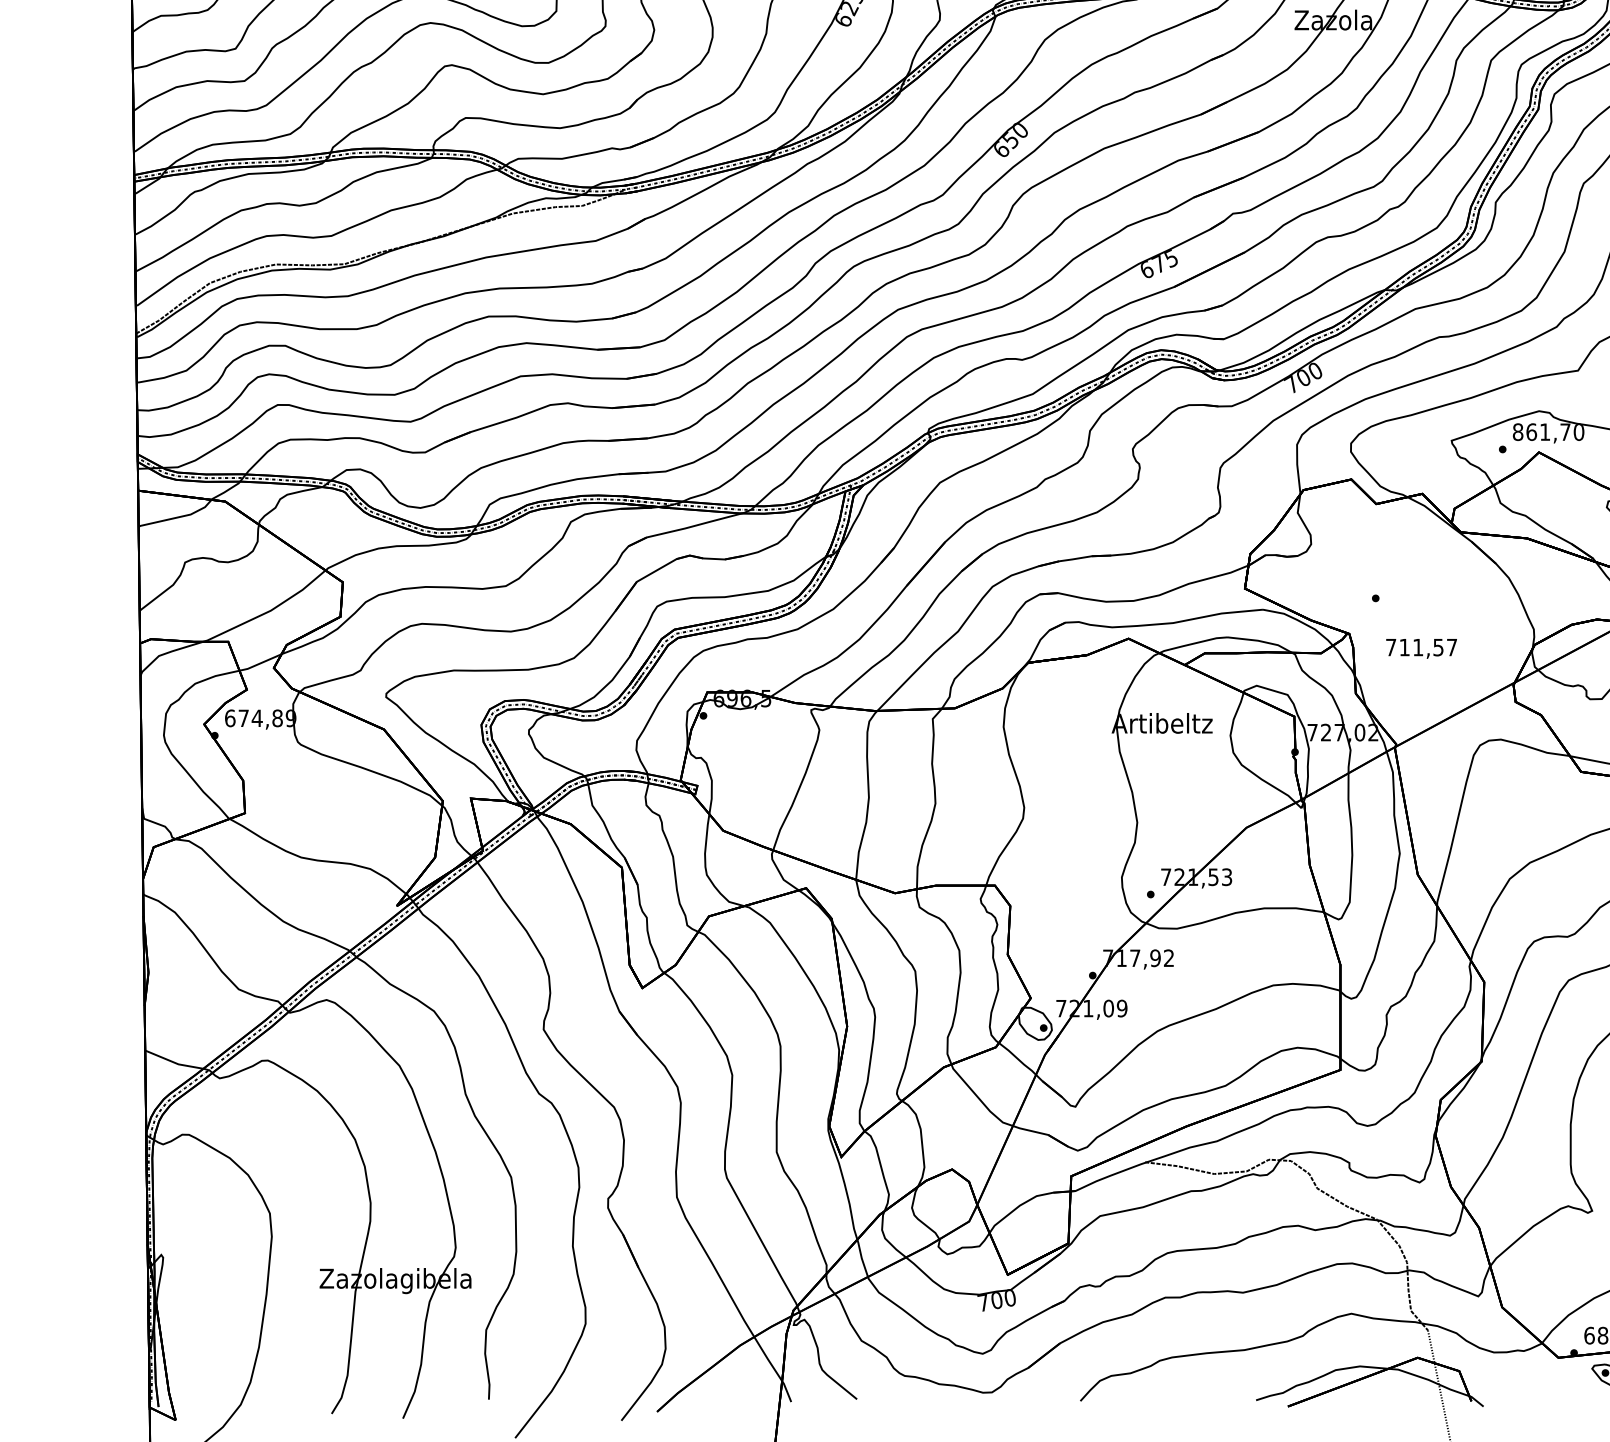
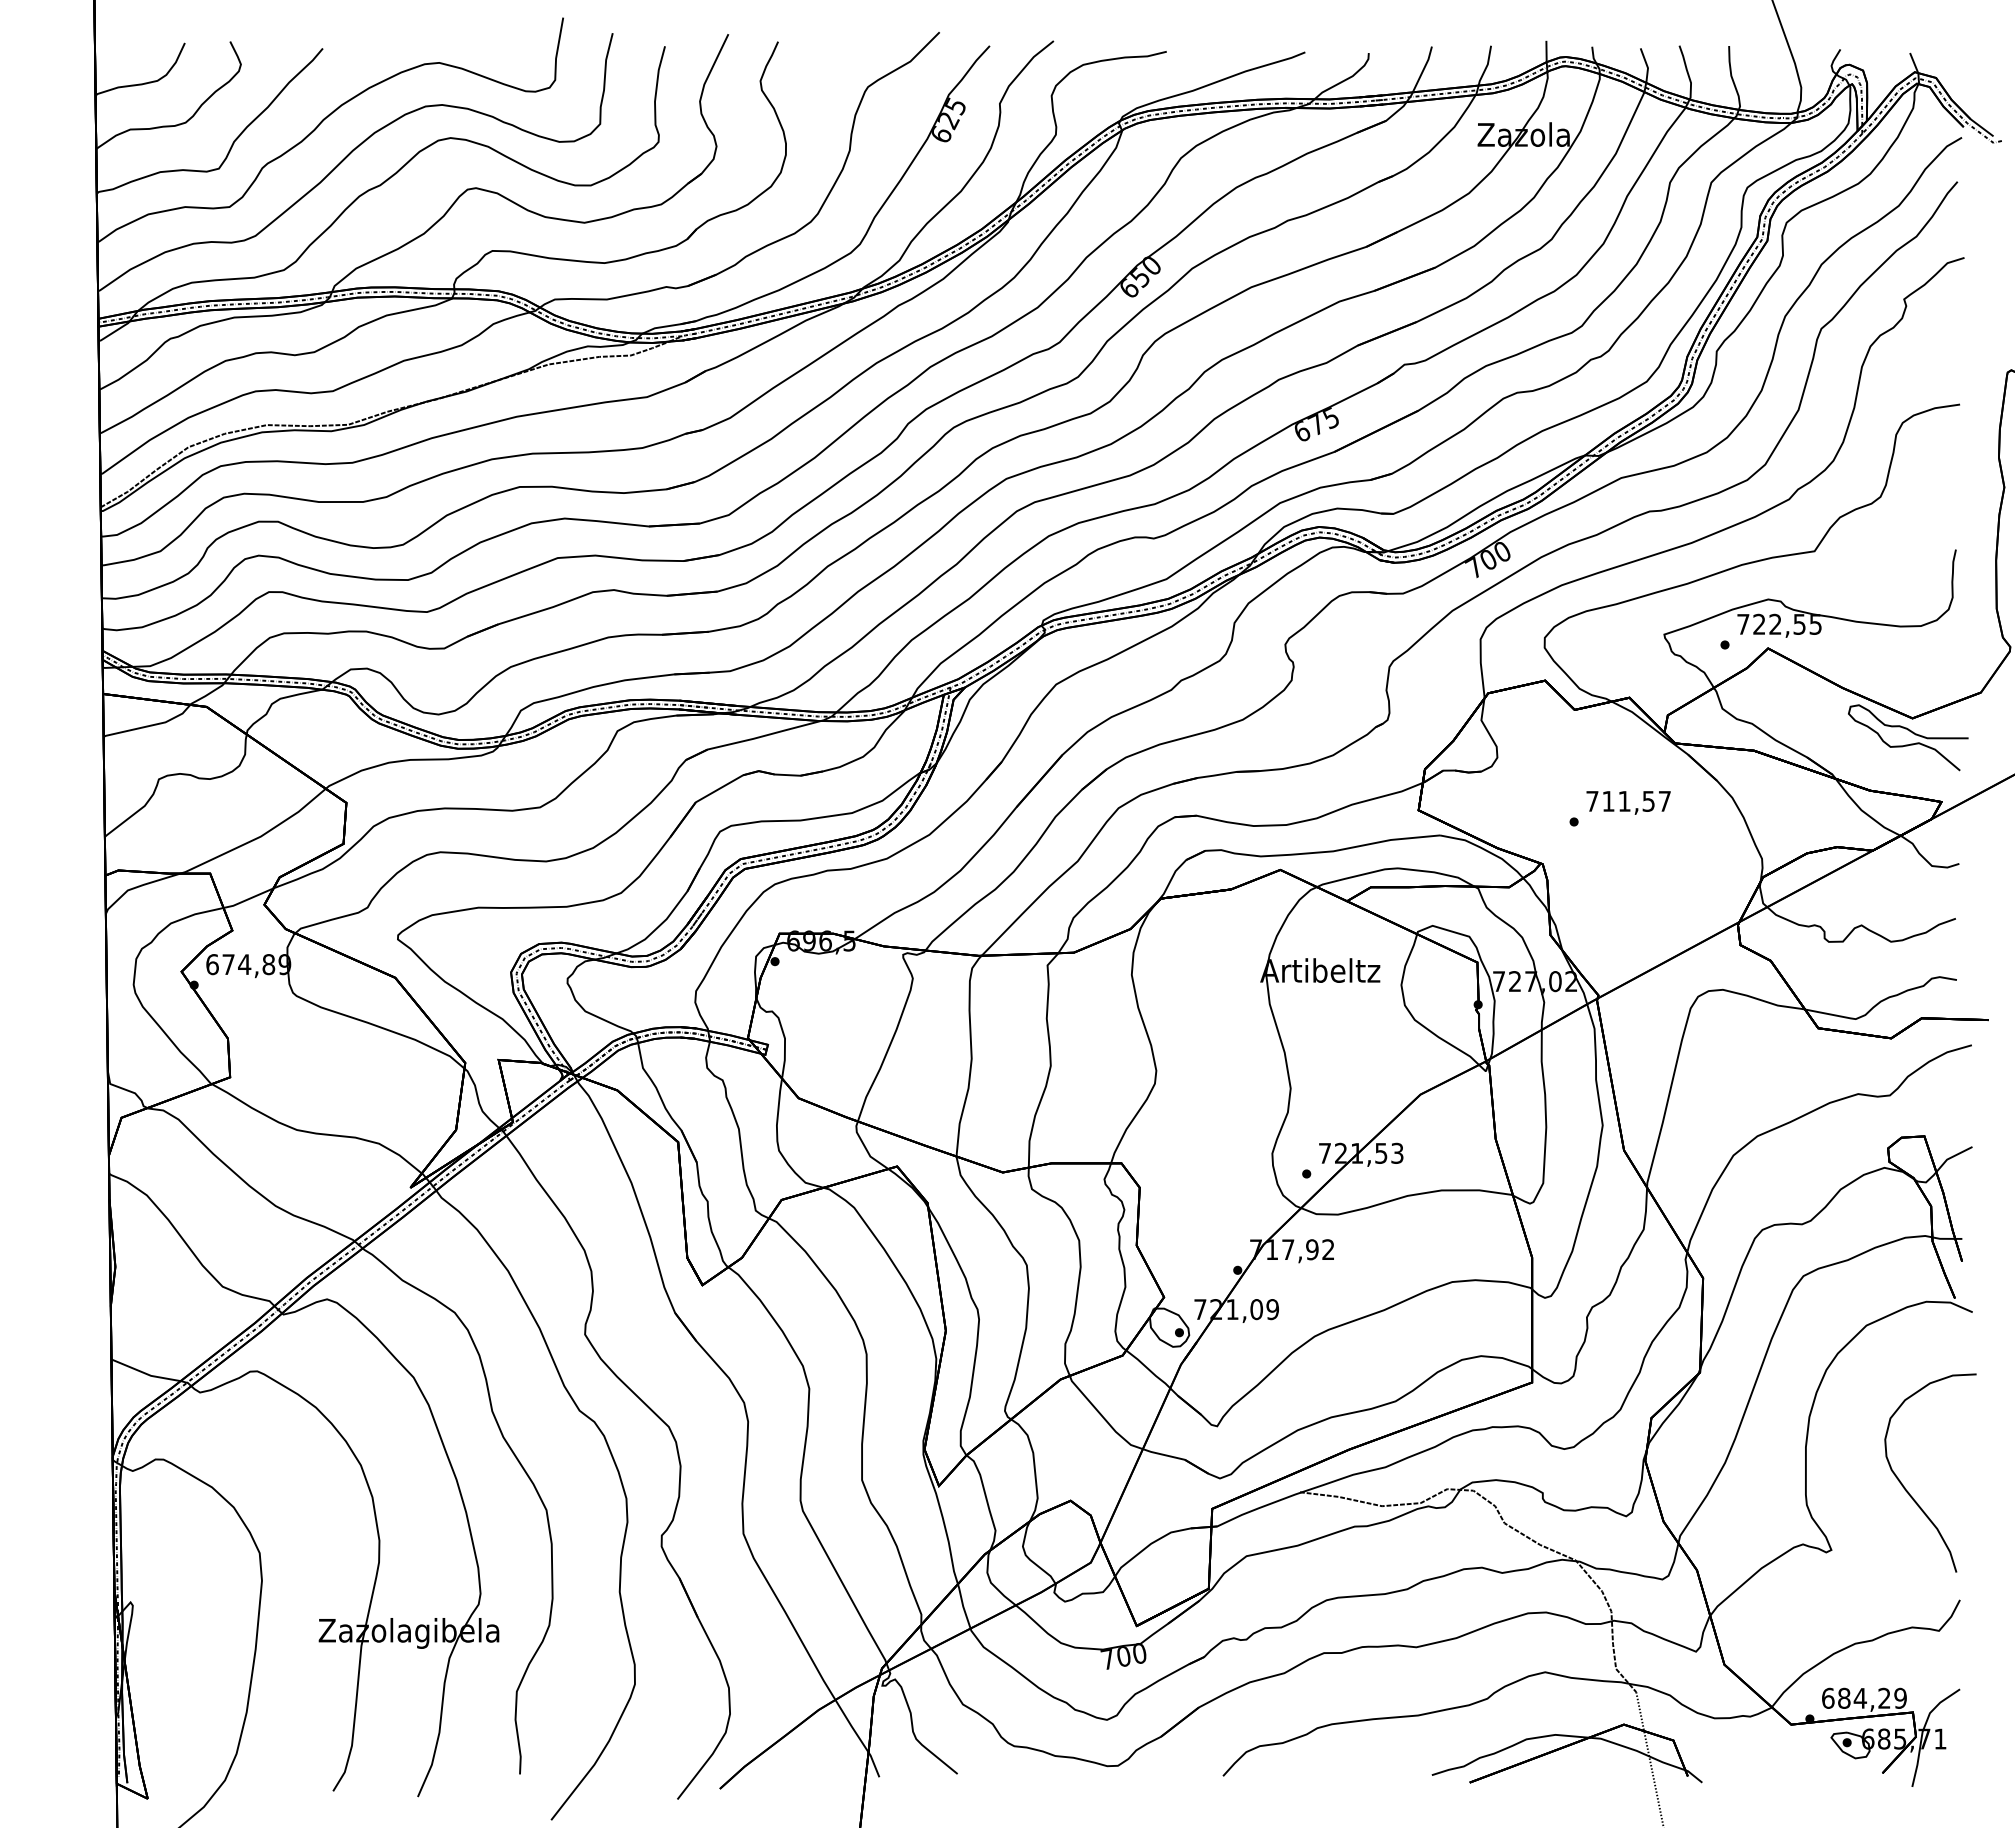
text: (1548, 431) -> (1779, 623), 861,70 -> 722,55
text: (1421, 648) -> (1628, 802), moved

